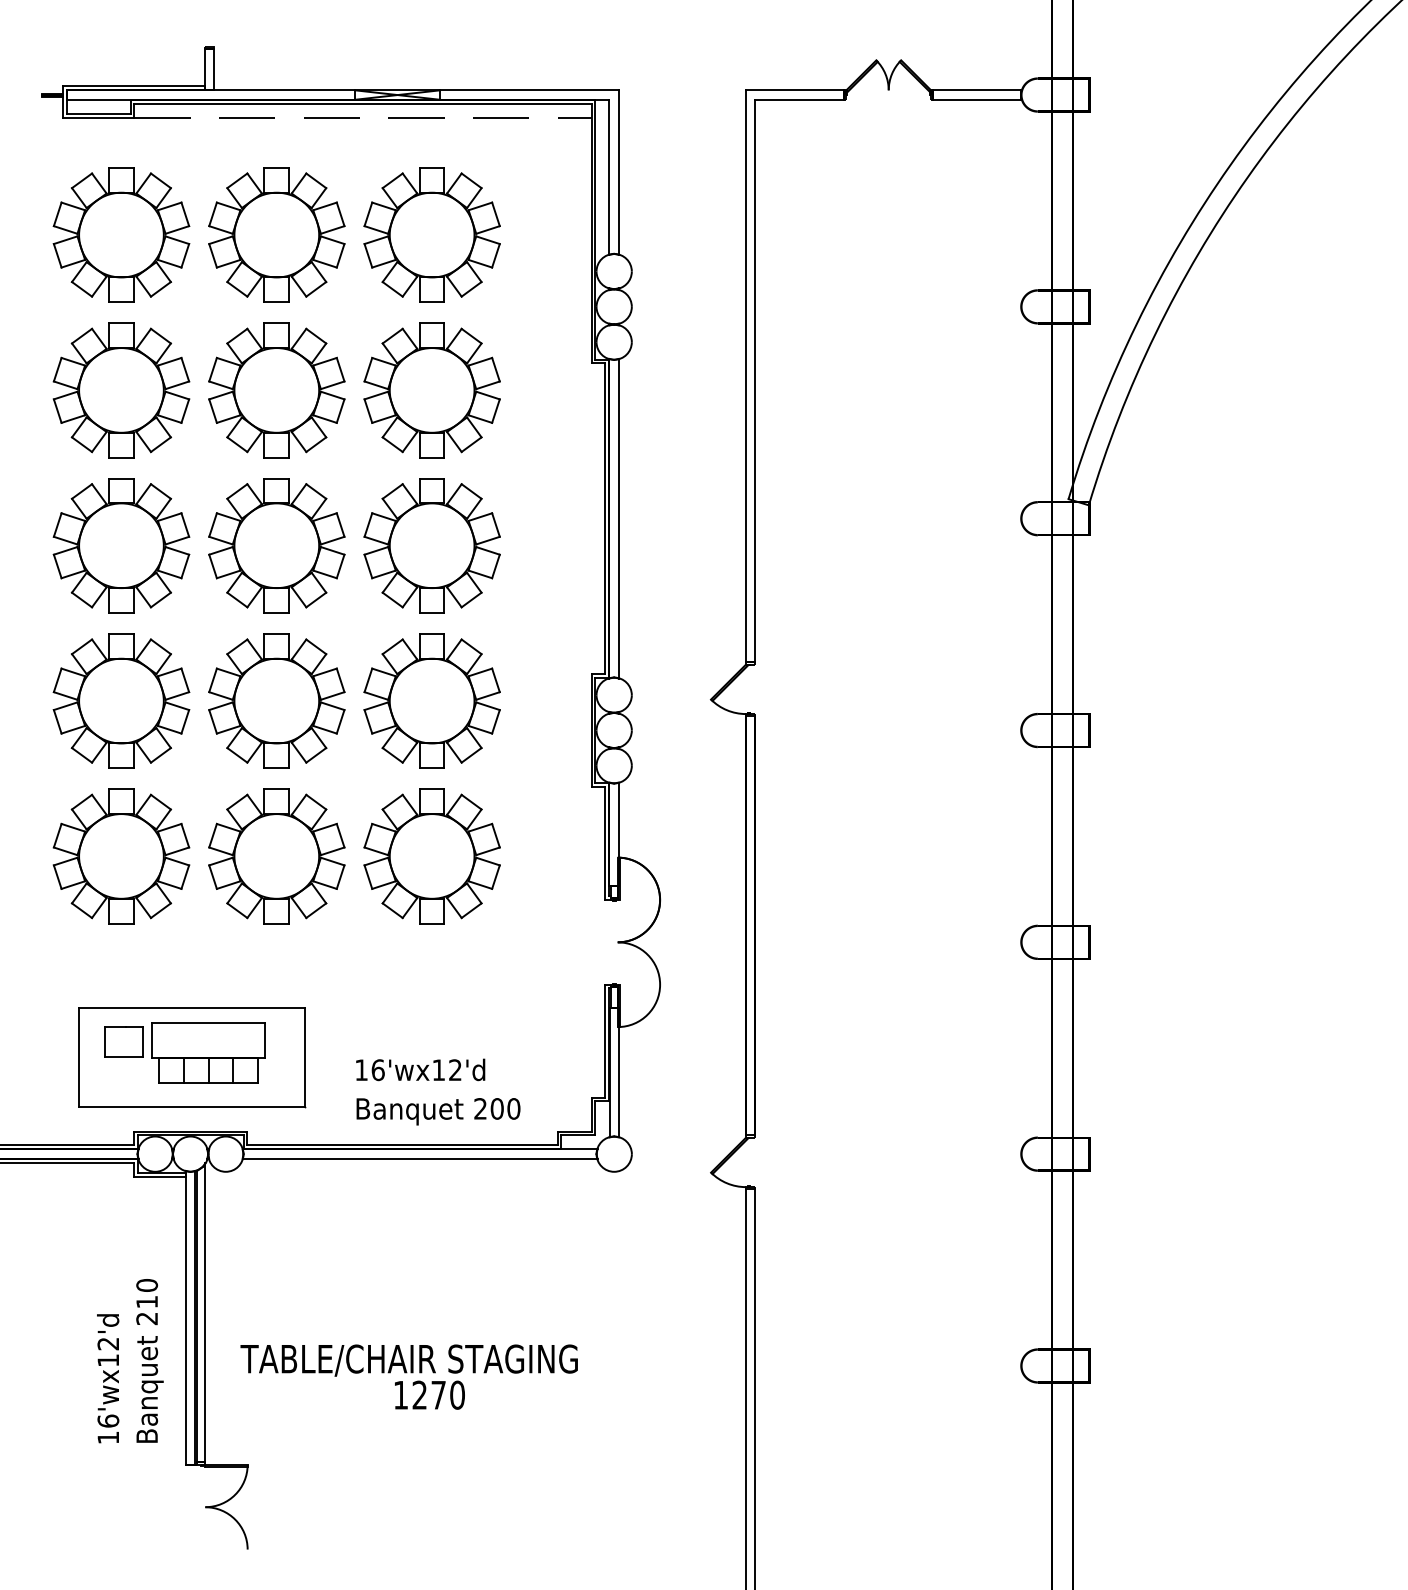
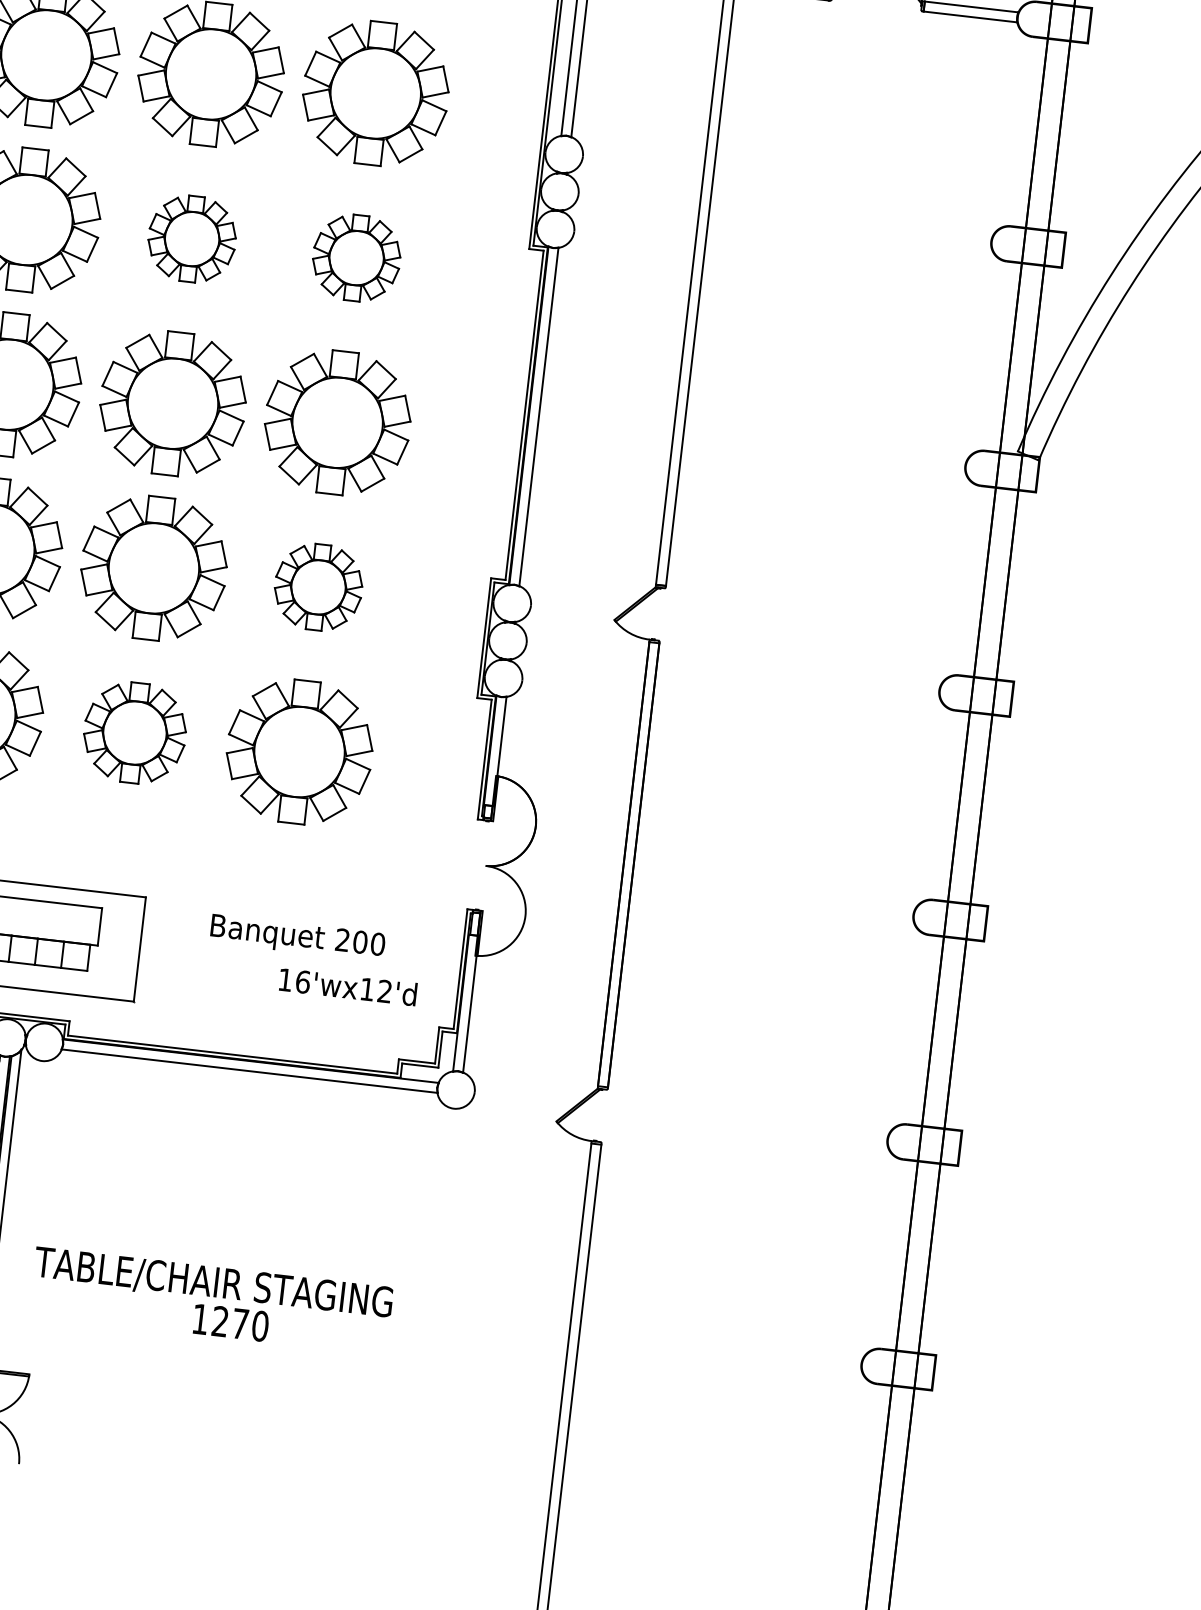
part: (276, 390) -> (191, 239), size x0.6
part: (431, 390) -> (356, 258), size x0.6
part: (431, 700) -> (317, 586), size x0.6
part: (276, 856) -> (134, 733), size x0.7
text: (420, 1069) -> (348, 986), moved
text: (438, 1111) -> (297, 937), moved

